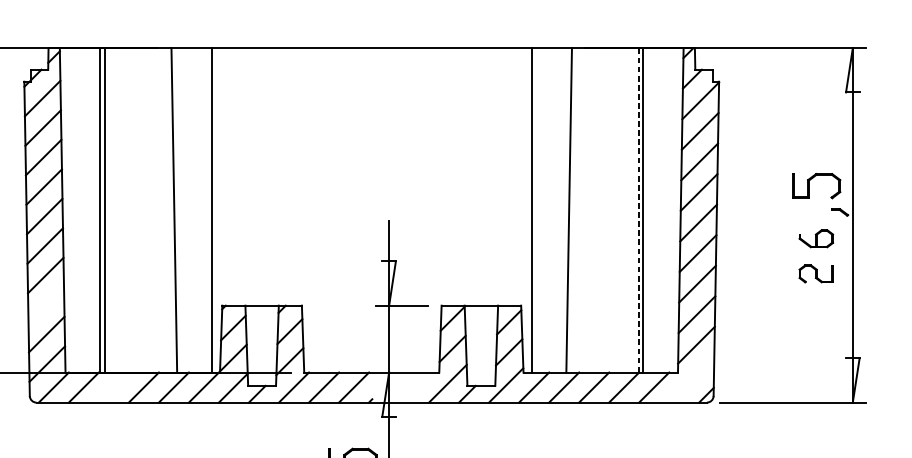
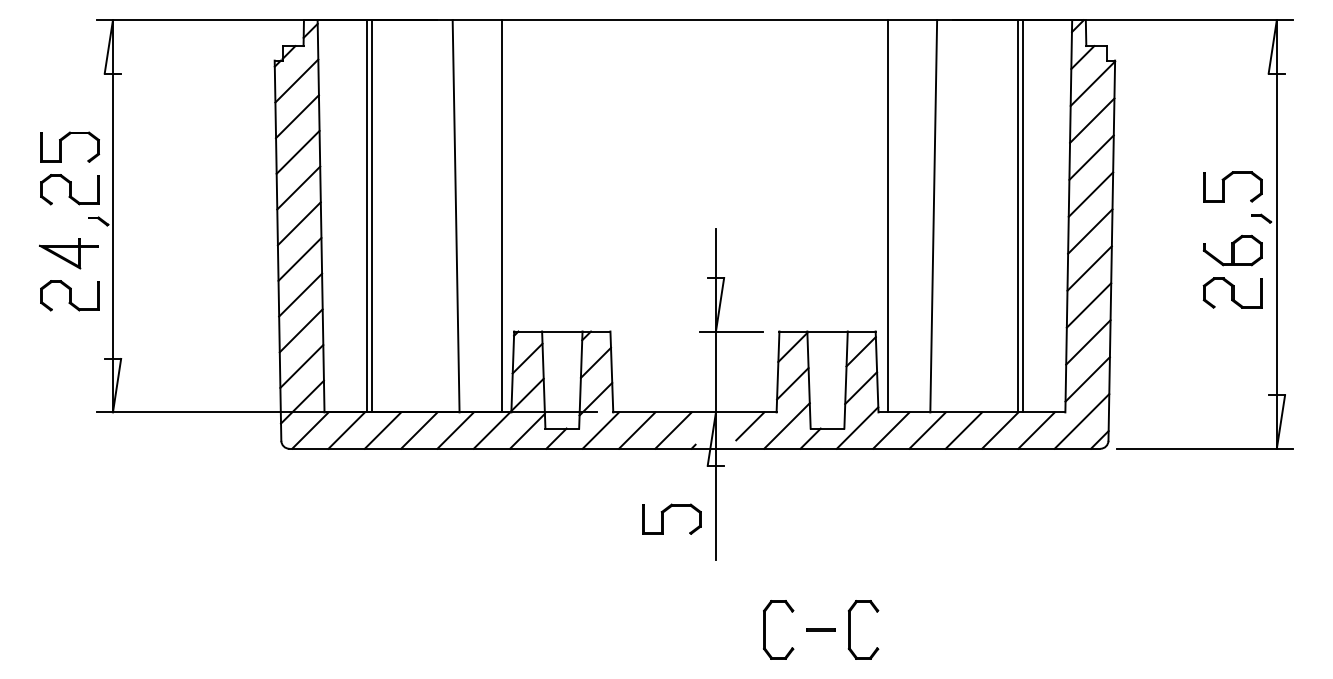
line: (638, 209) -> (1017, 215), dashed -> solid
part: (816, 238) -> (1232, 250), size x1.43
part: (816, 273) -> (1232, 292), size x1.43
line: (45, 304) -> (300, 330), added
line: (691, 380) -> (1081, 421), added
line: (417, 384) -> (750, 426), added
line: (113, 387) -> (382, 430), added

